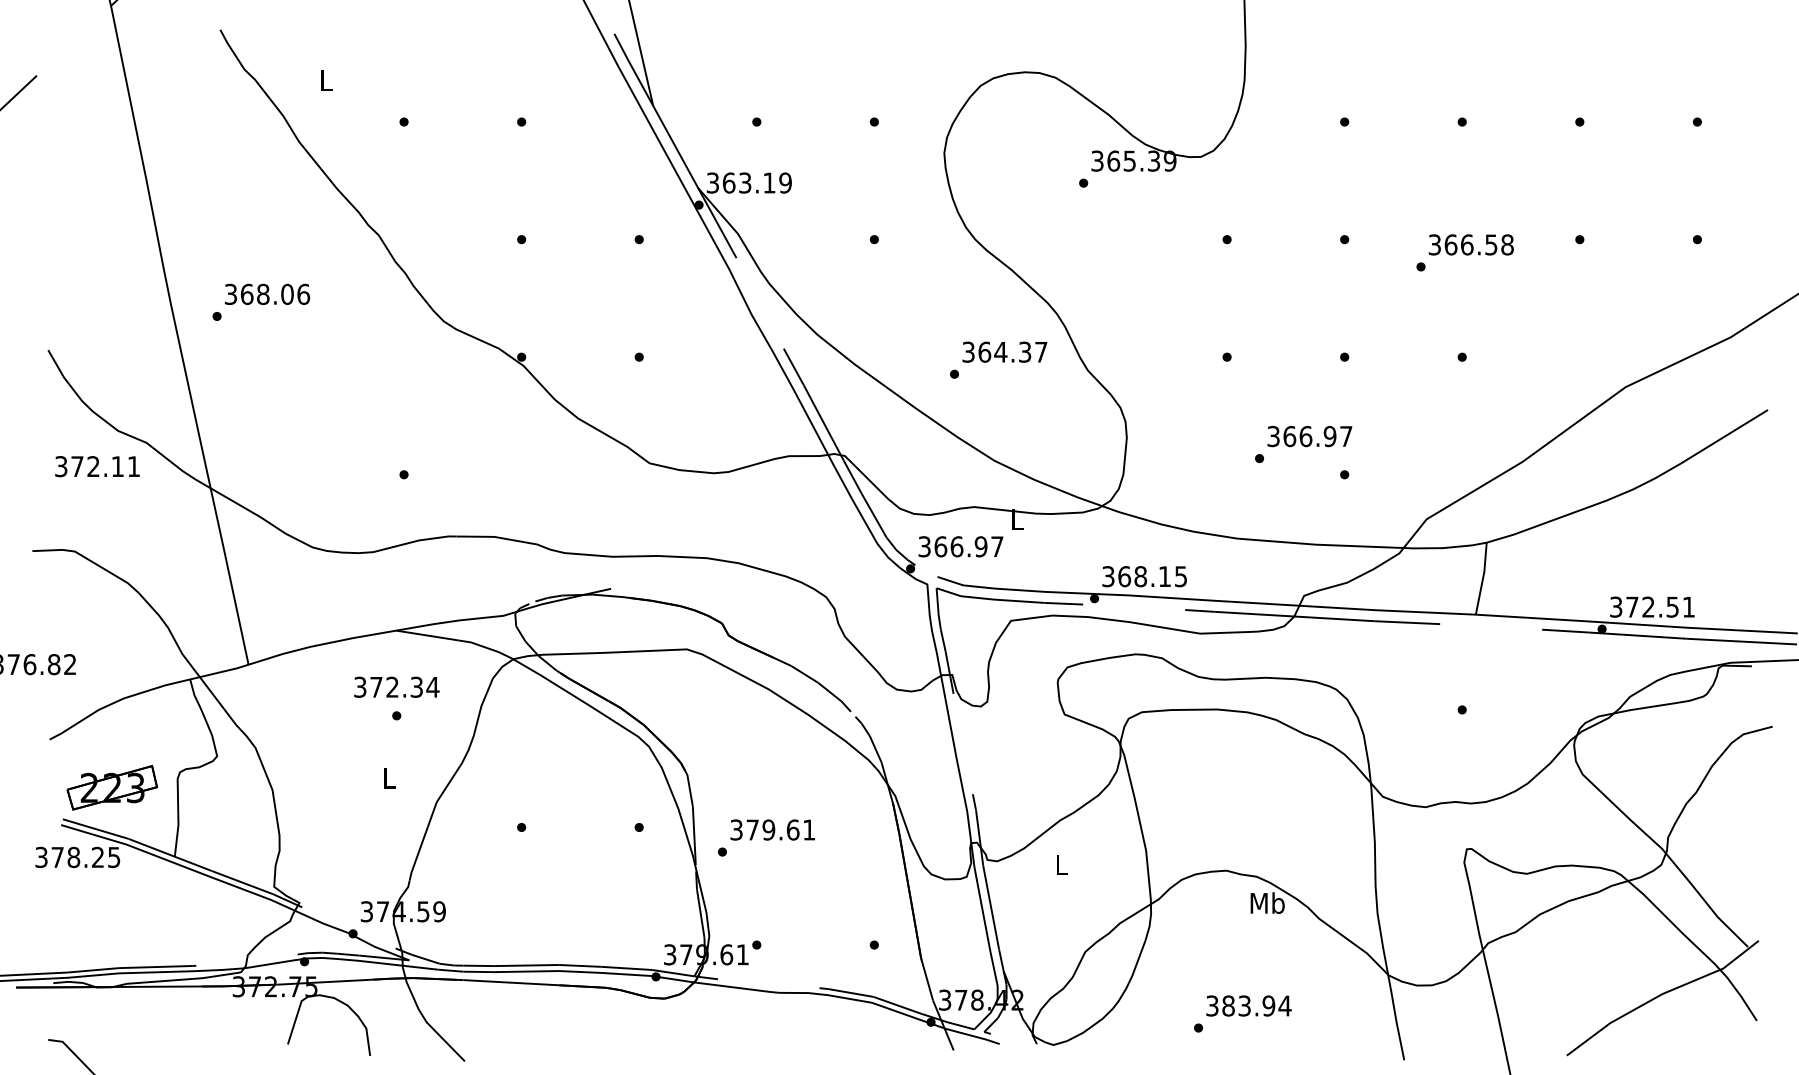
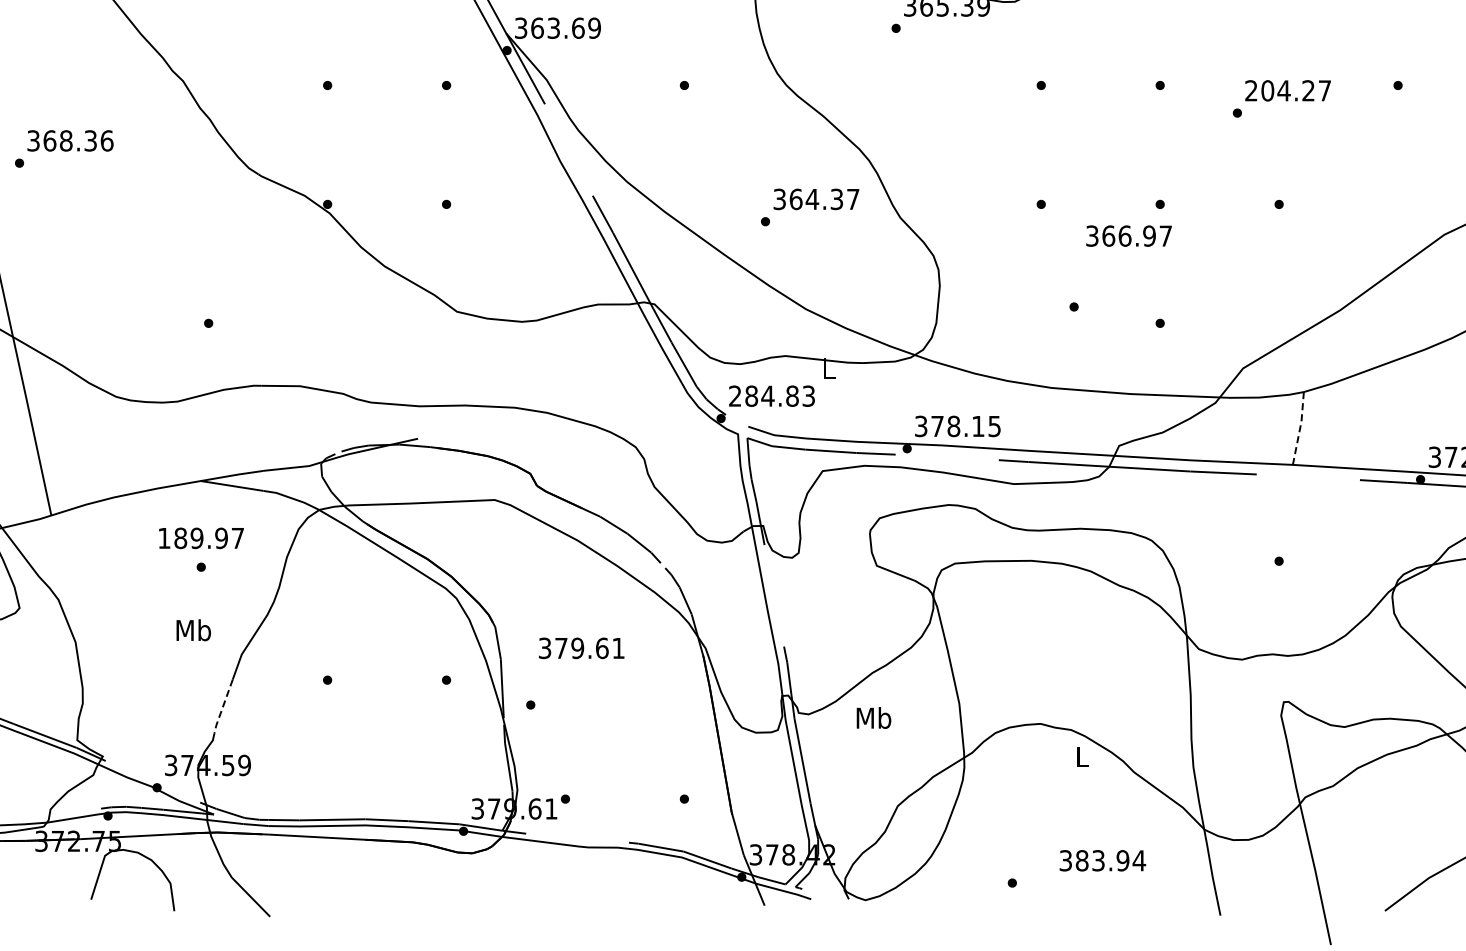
text: (769, 182) -> (578, 27), 363.19 -> 363.69
text: (1470, 244) -> (1287, 90), 366.58 -> 204.27
text: (287, 293) -> (90, 139), 368.06 -> 368.36
text: (1309, 436) -> (1128, 236), moved
text: (960, 546) -> (771, 395), 366.97 -> 284.83
text: (1124, 576) -> (937, 426), 368.15 -> 378.15
line: (1483, 578) -> (1300, 428), solid -> dashed
text: (396, 686) -> (201, 537), 372.34 -> 189.97
text: (389, 777) -> (193, 629), L -> Mb
text: (772, 829) -> (581, 647), moved
line: (418, 854) -> (223, 707), solid -> dashed
text: (1061, 864) -> (873, 717), L -> Mb
text: (1267, 902) -> (1082, 756), Mb -> L
text: (1248, 1005) -> (1102, 860), moved

